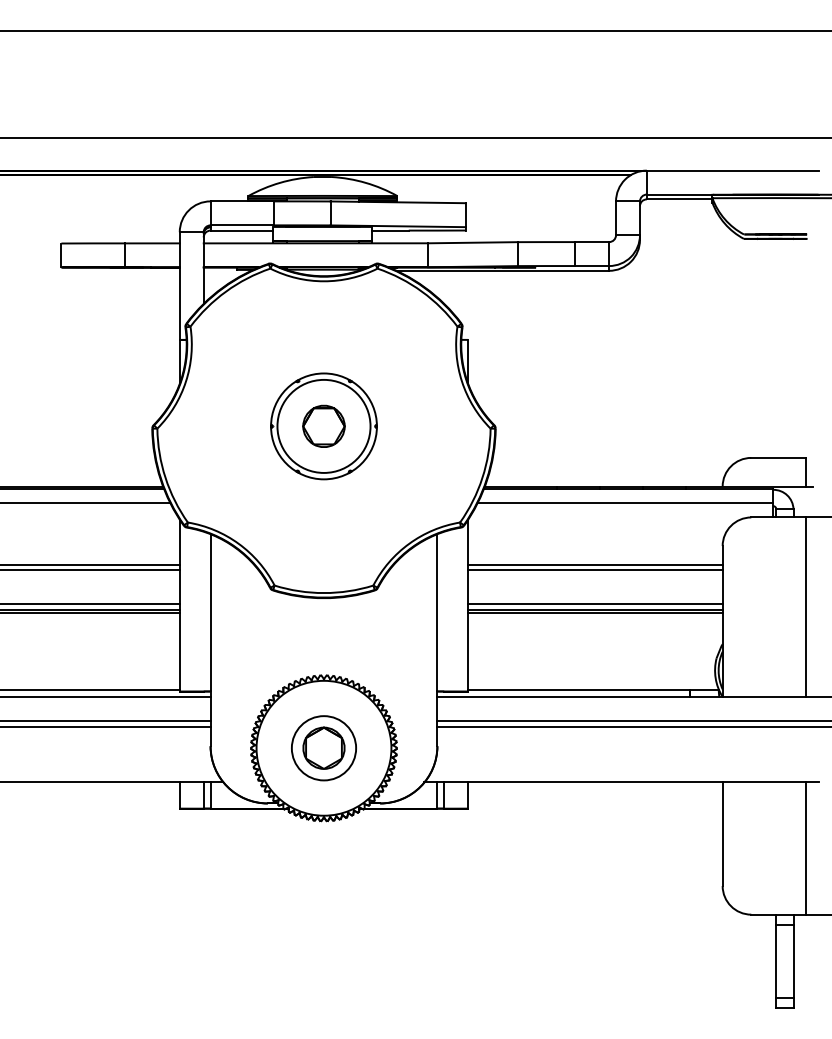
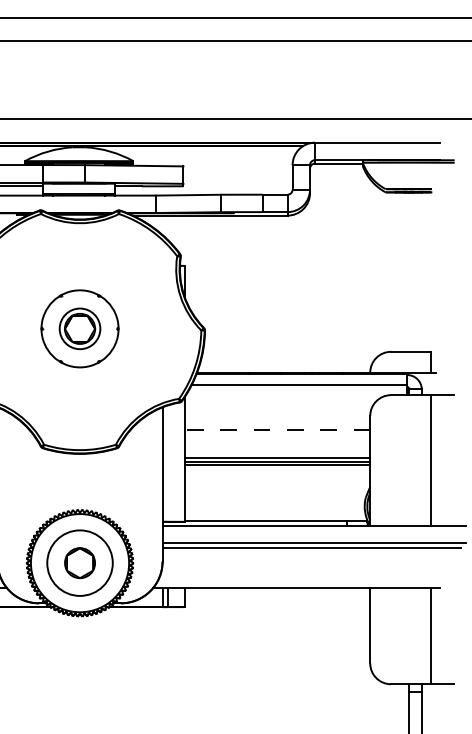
circle: (323, 425) -> (79, 328), size x0.6
line: (594, 564) -> (276, 429), solid -> dashed
line: (595, 570) -> (277, 433), removed
circle: (323, 748) -> (79, 563), size x1.4

